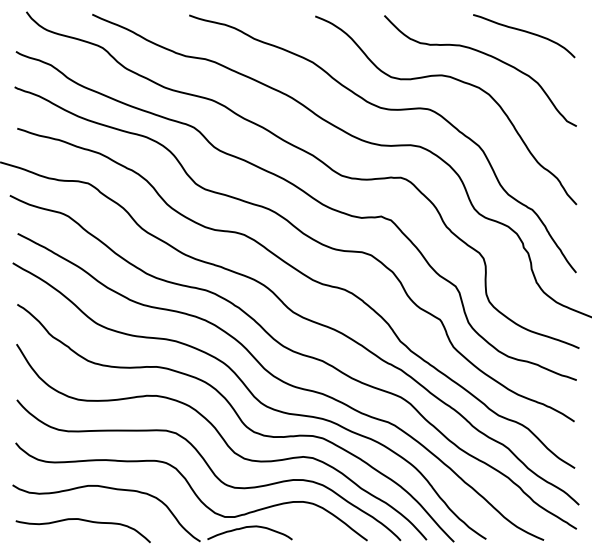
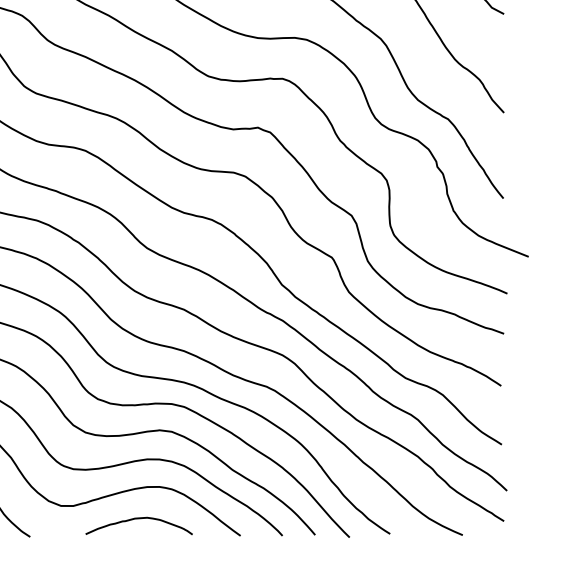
curve: (249, 527) -> (138, 519), moved

